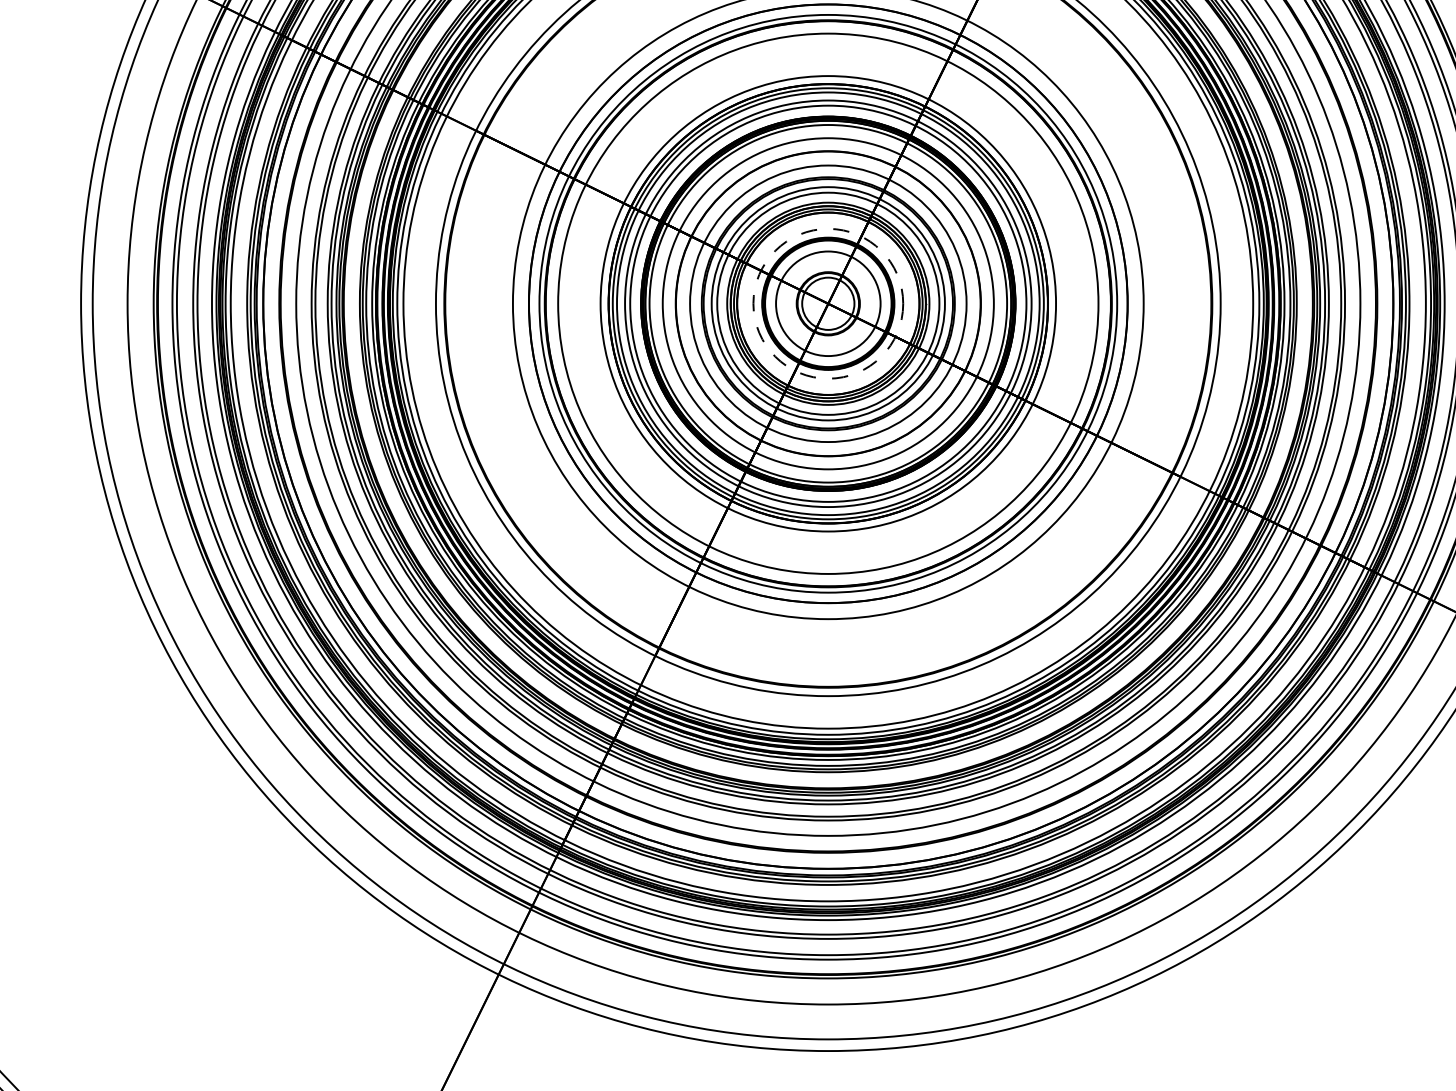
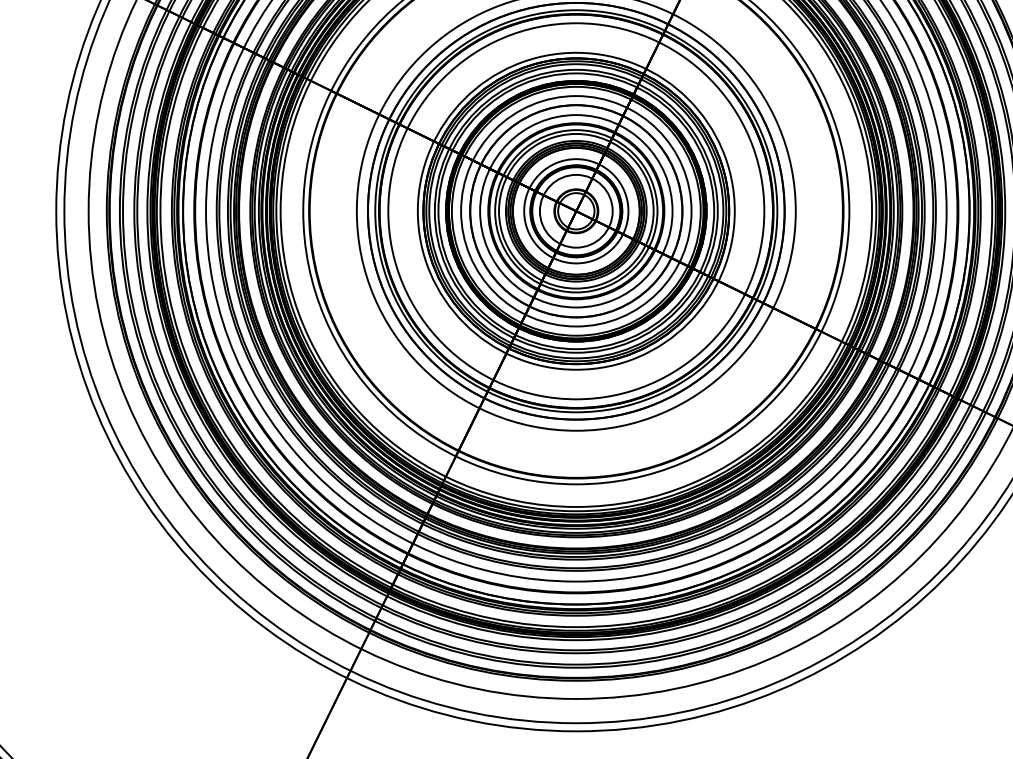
circle: (828, 304) -> (576, 211), dashed -> solid

